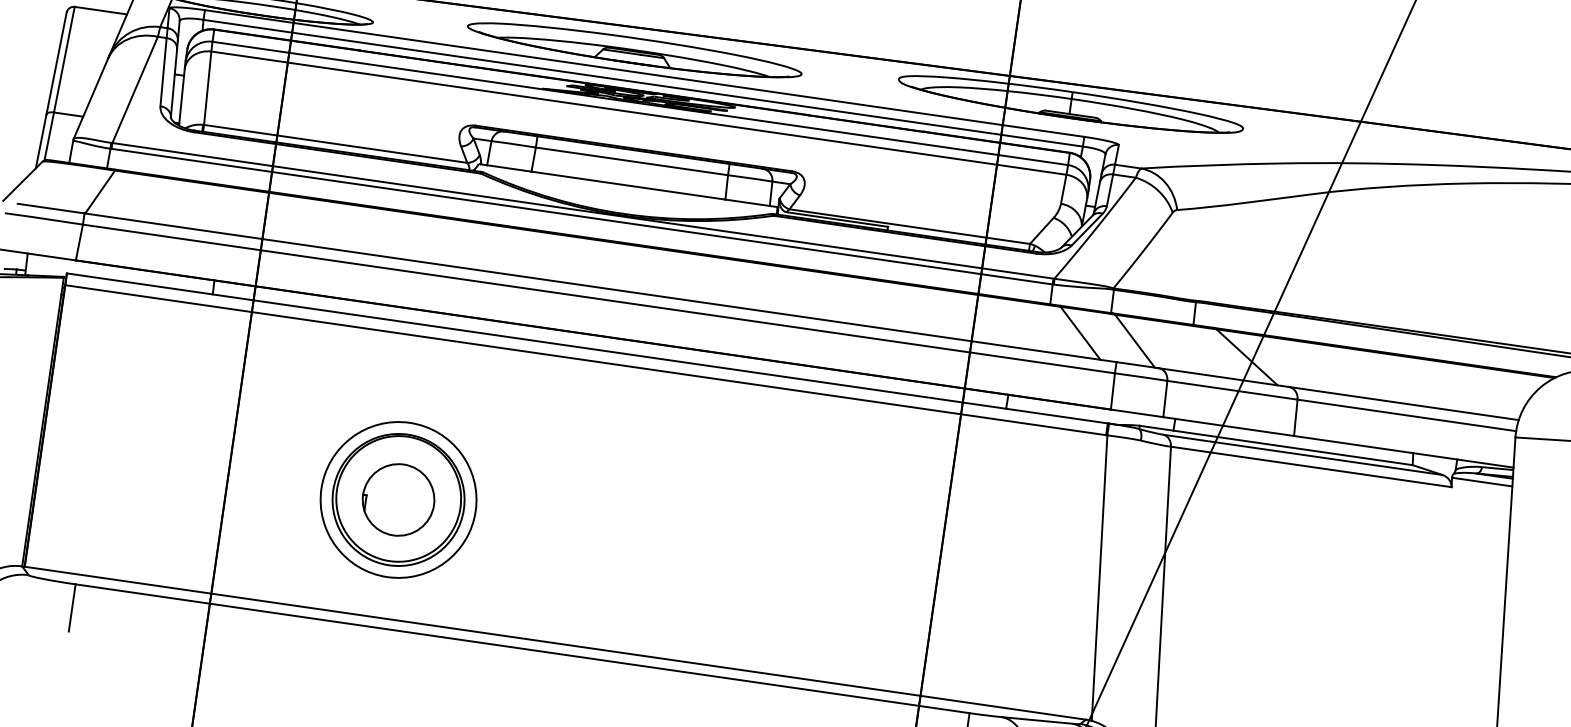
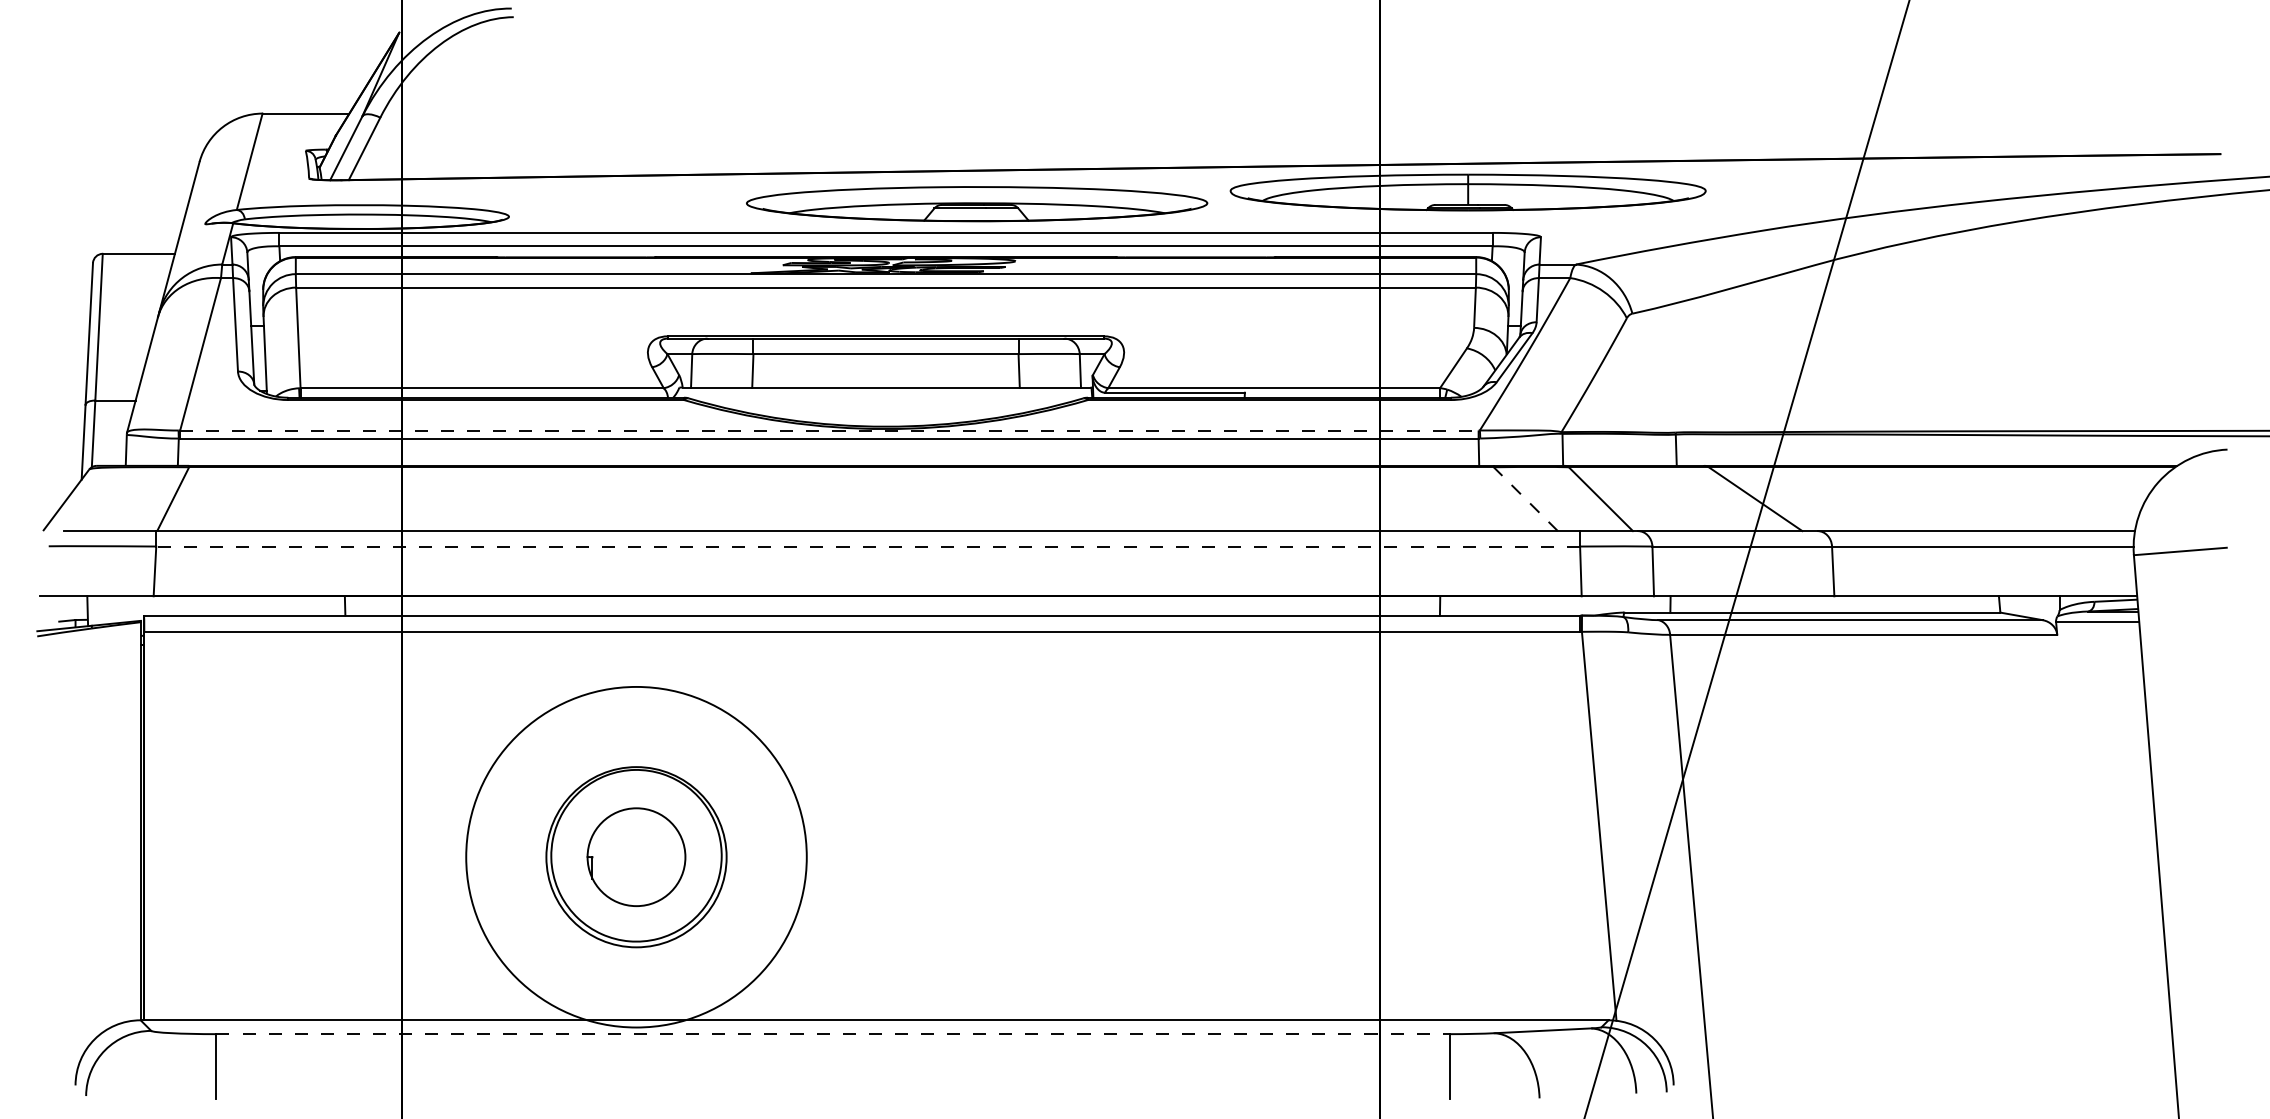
part: (634, 51) -> (977, 204), moved
line: (583, 210) -> (829, 430), solid -> dashed
line: (599, 298) -> (868, 546), solid -> dashed
line: (1080, 332) -> (1525, 498), solid -> dashed
circle: (398, 499) -> (636, 856), size x1.6
line: (522, 649) -> (833, 1034), solid -> dashed

